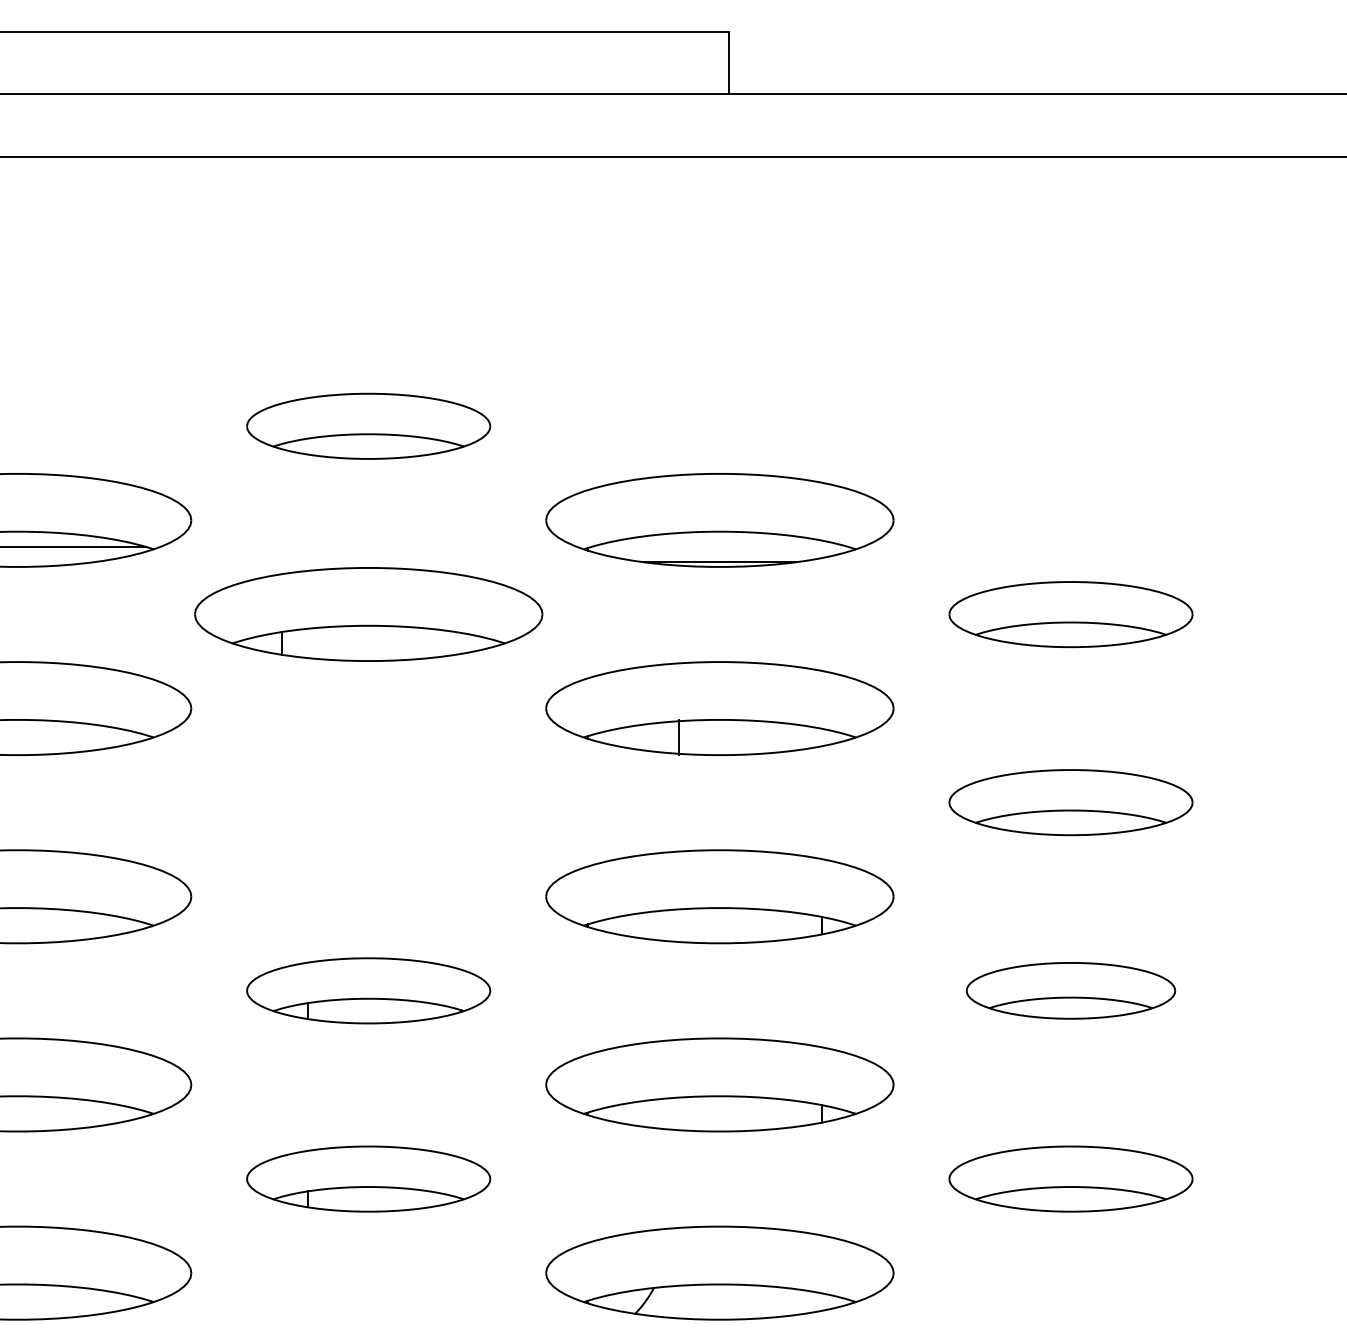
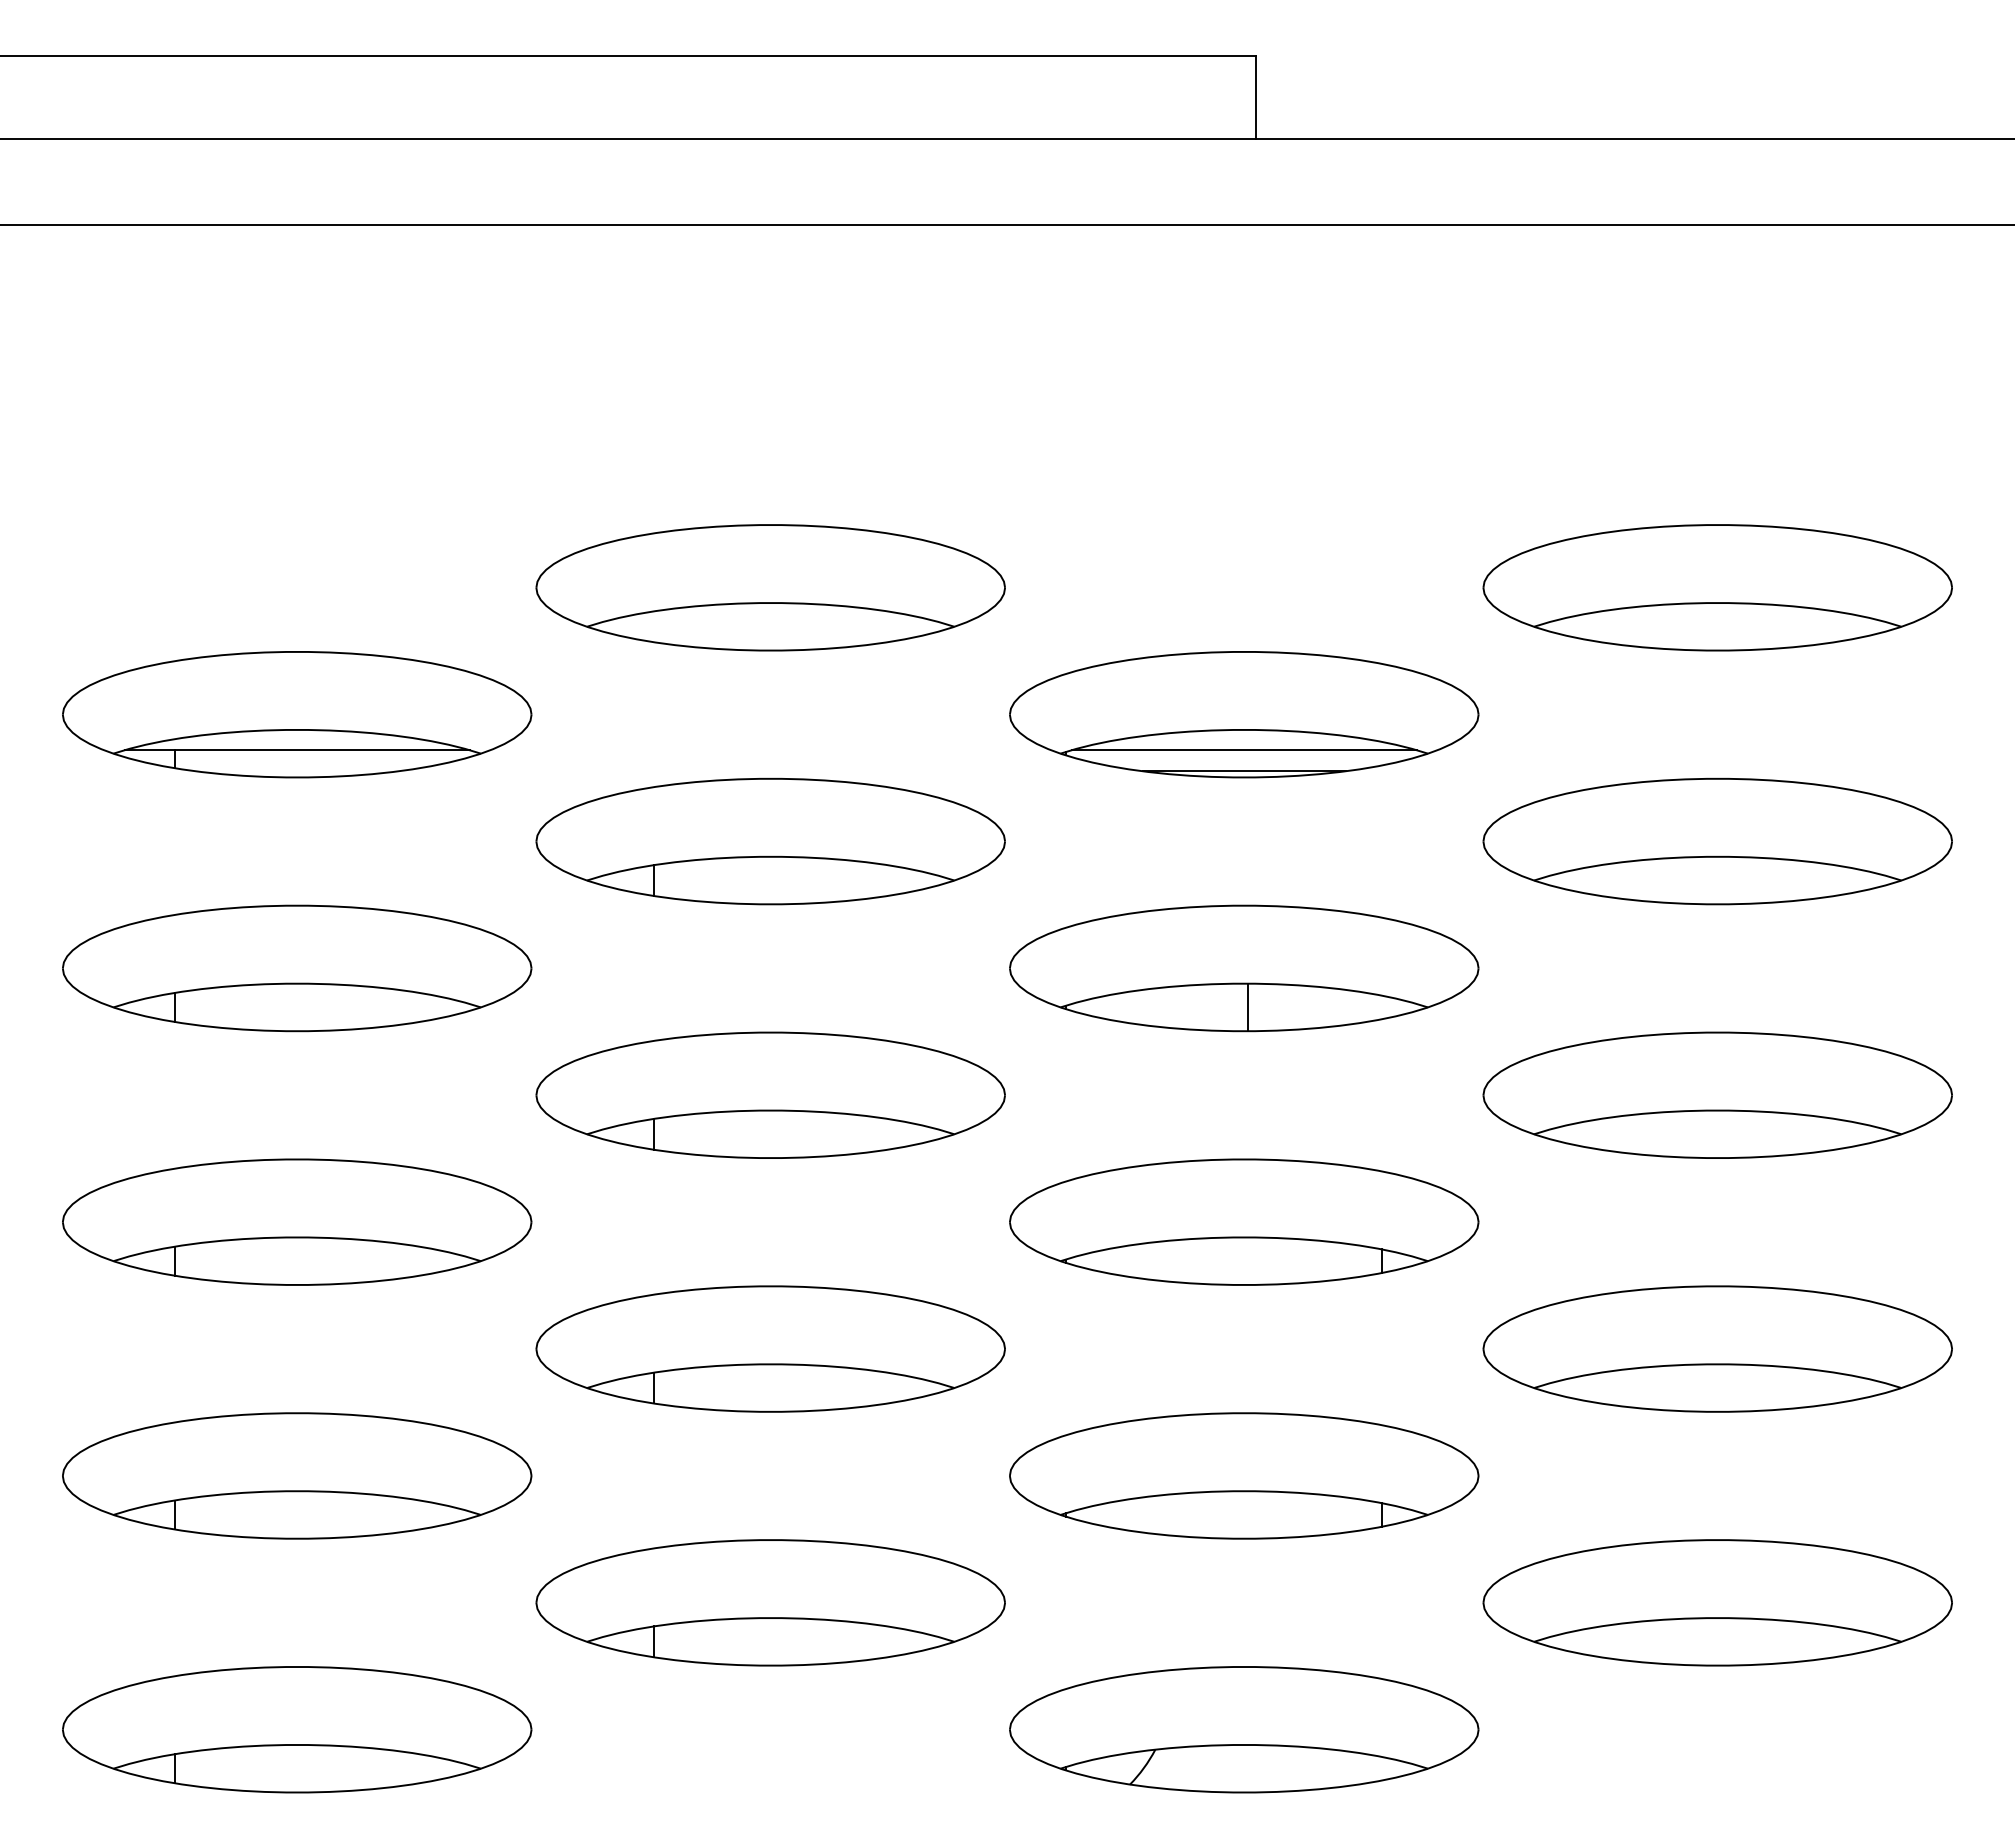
part: (368, 426) -> (770, 587), size x1.43
part: (1070, 426) -> (1717, 587), added
line: (719, 546) -> (1243, 750), added
part: (1070, 614) -> (1717, 841), size x1.43
line: (679, 737) -> (1248, 1007), moved
part: (368, 802) -> (770, 1094), added
part: (1070, 802) -> (1717, 1094), size x1.43
part: (368, 990) -> (770, 1348), size x1.43
part: (1070, 990) -> (1717, 1348), size x1.67
part: (368, 1178) -> (770, 1602), size x1.43
part: (1070, 1178) -> (1717, 1602), size x1.43

